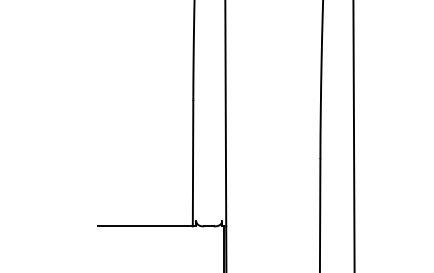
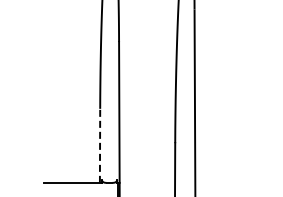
line: (193, 163) -> (100, 145), solid -> dashed

